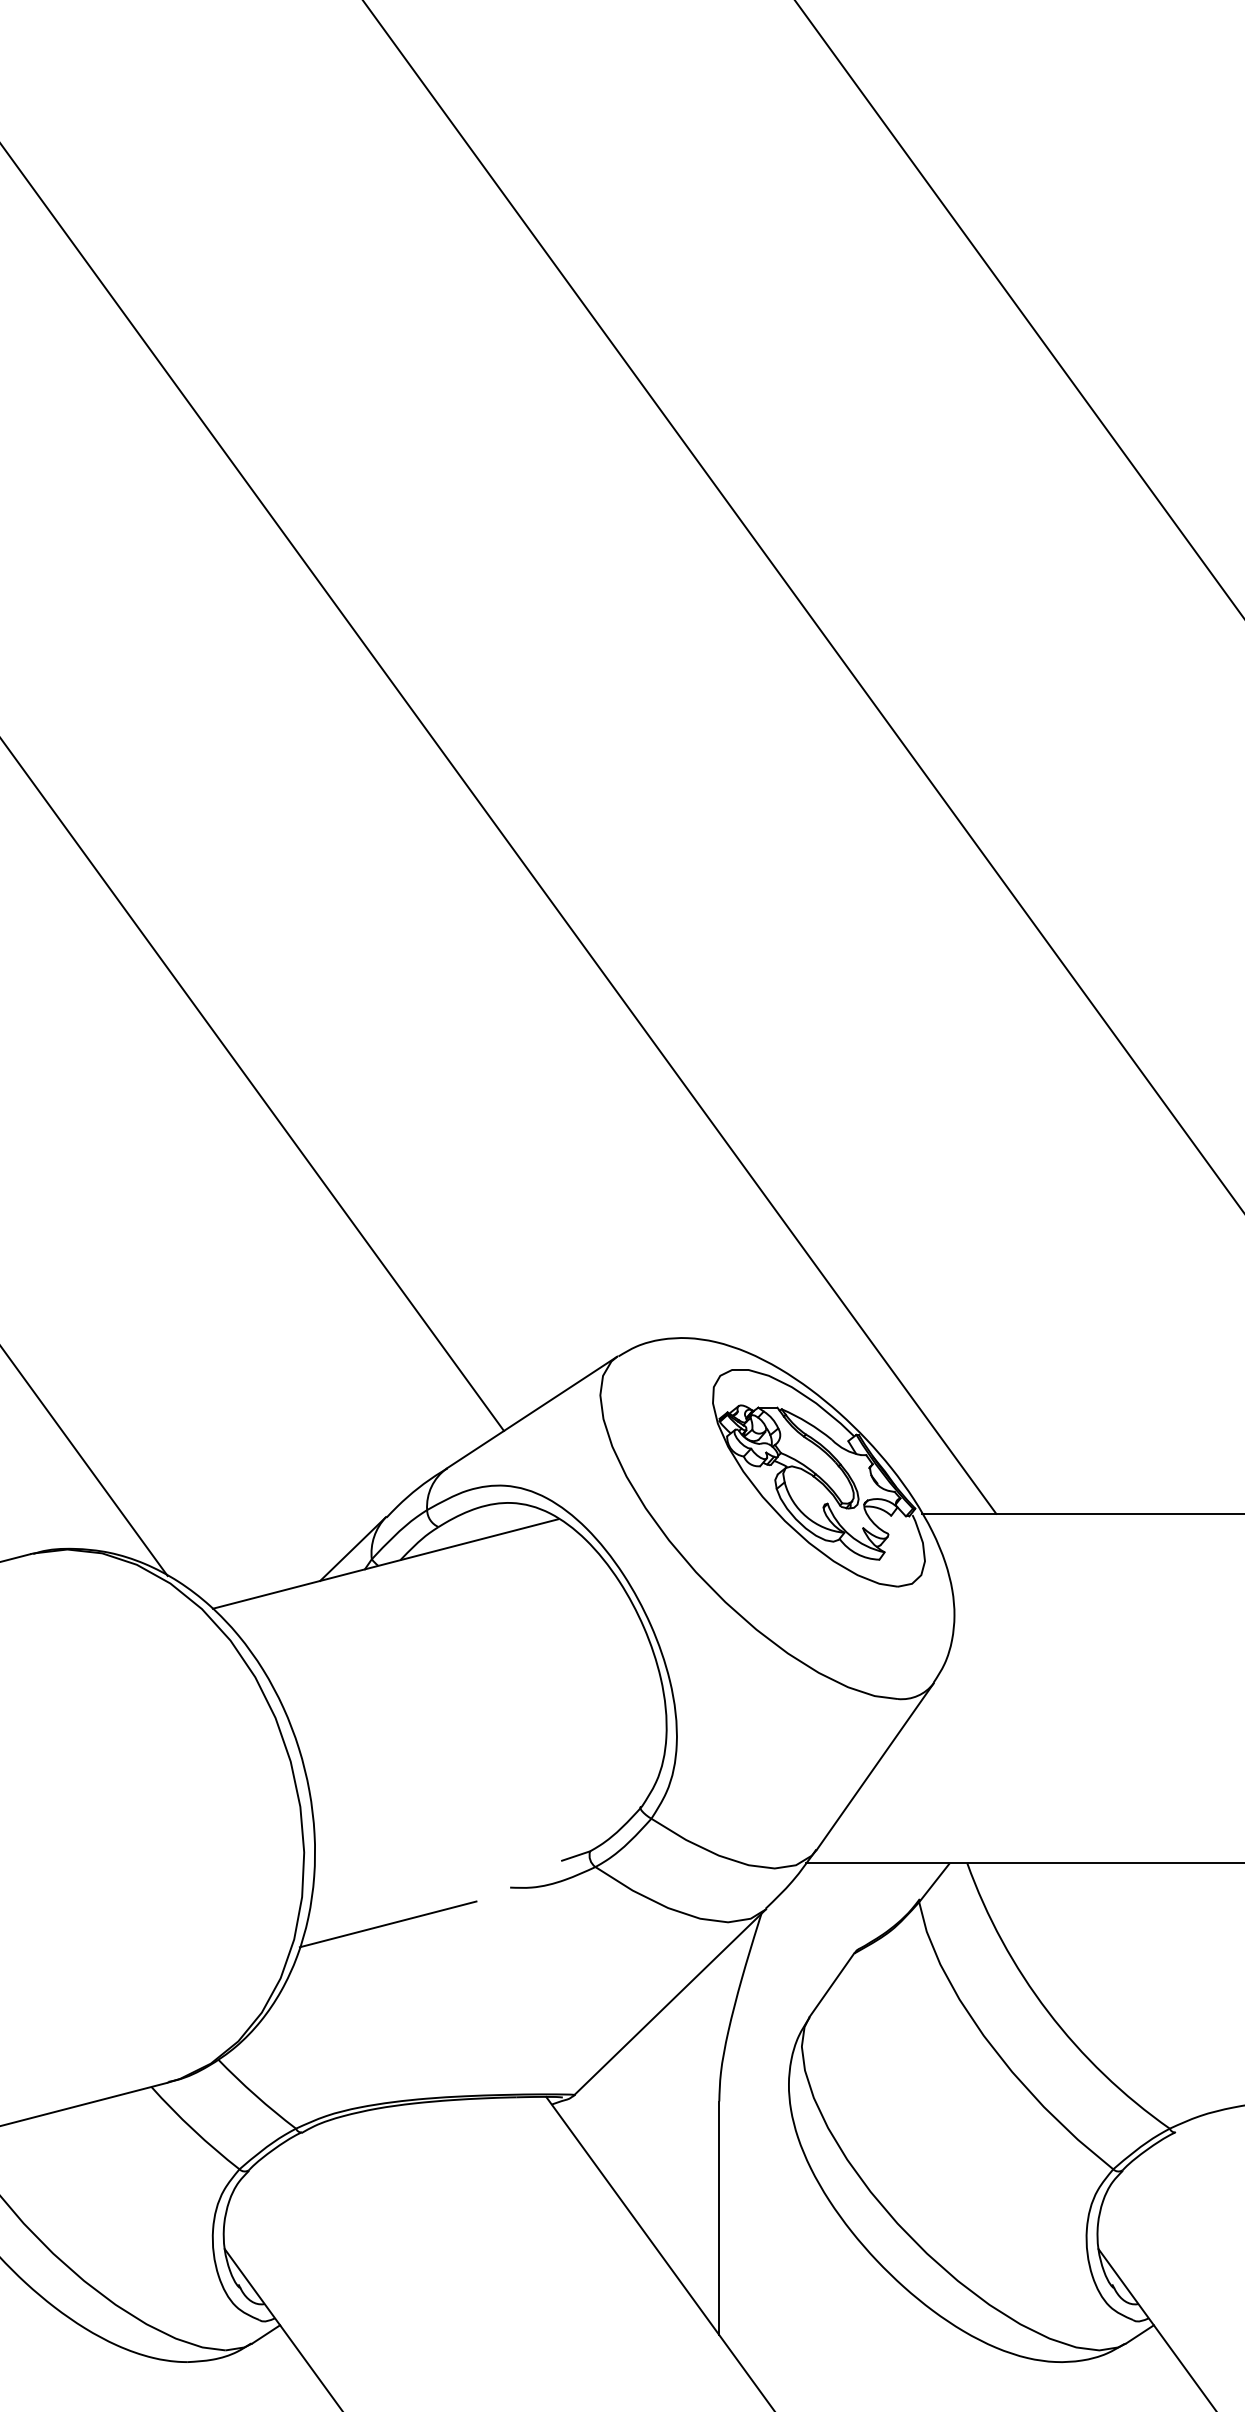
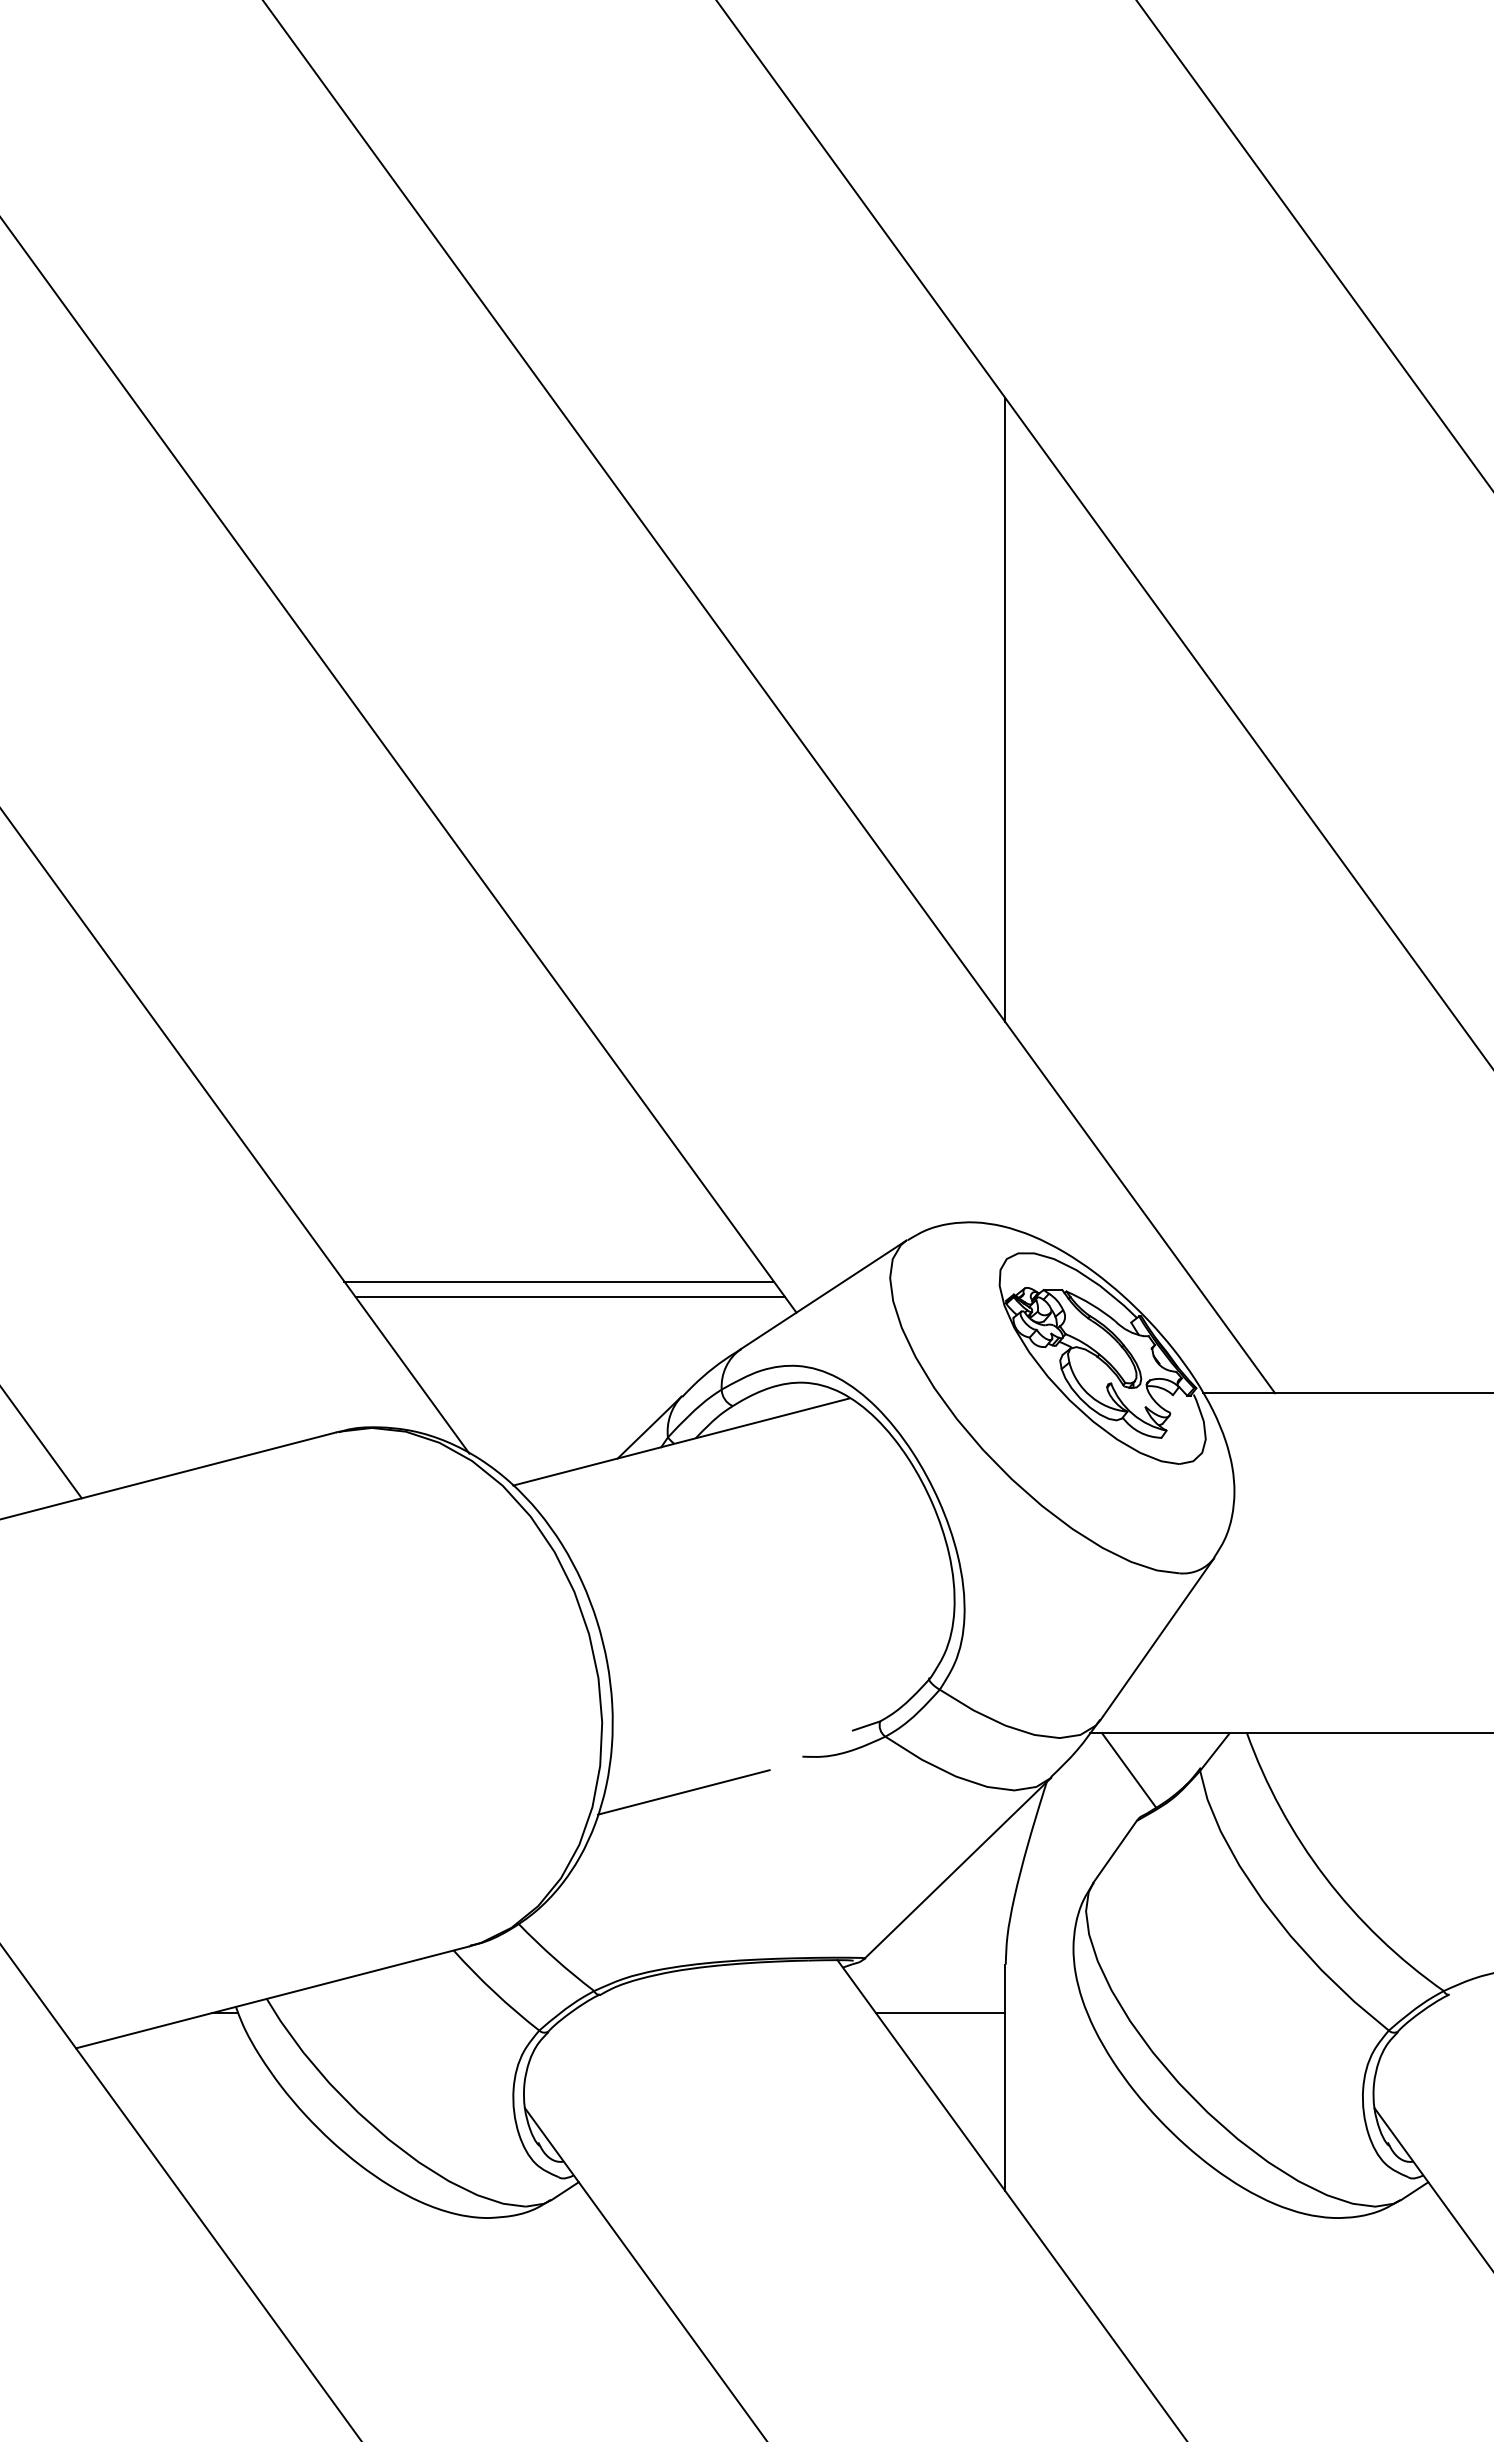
line: (718, 811) -> (1005, 710), added
line: (259, 1398) -> (558, 1281), added
line: (271, 1415) -> (570, 1297), added
line: (845, 1901) -> (1128, 1770), added
line: (652, 2151) -> (940, 2013), added

